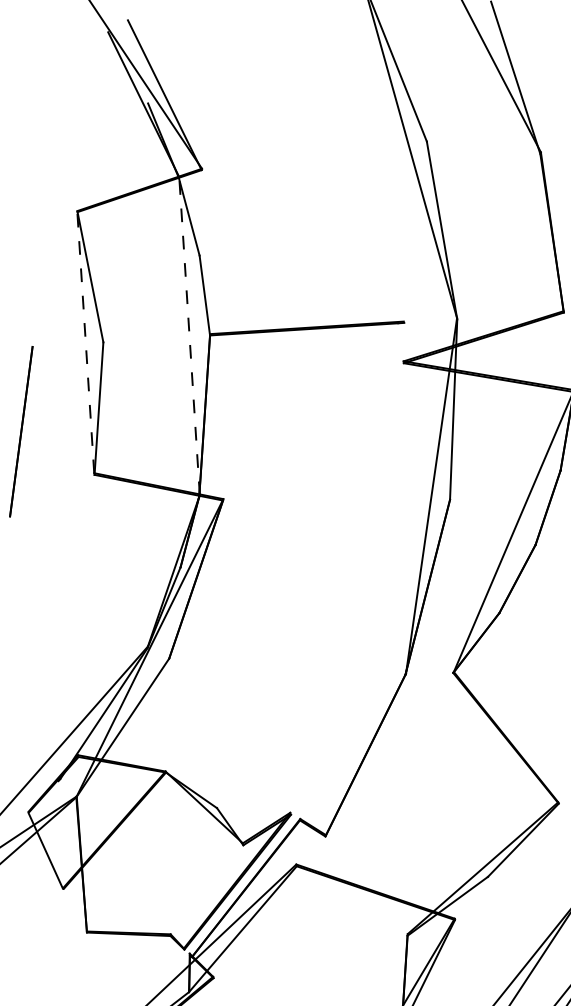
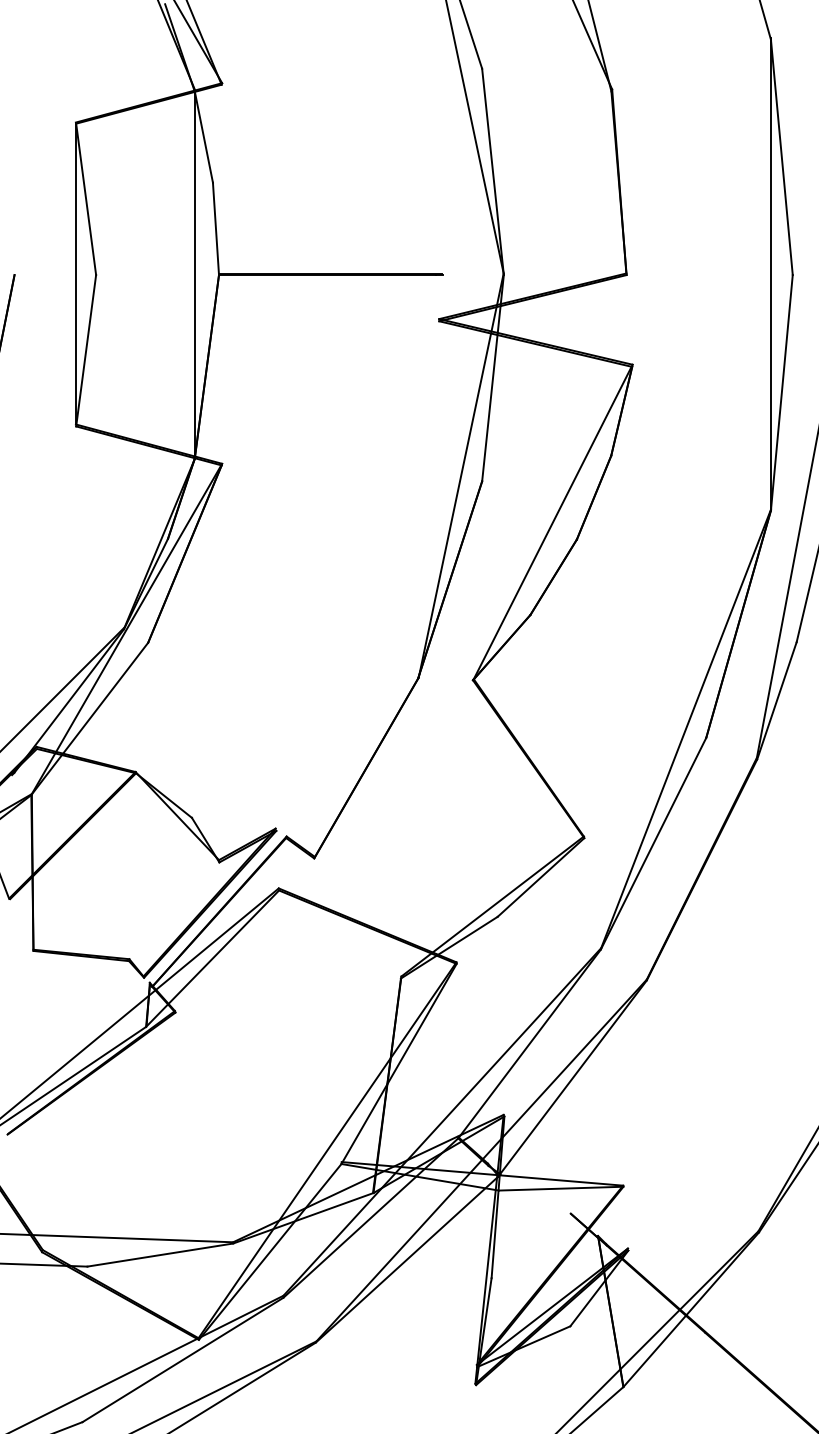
line: (189, 335) -> (195, 273), dashed -> solid
line: (85, 342) -> (75, 273), dashed -> solid

